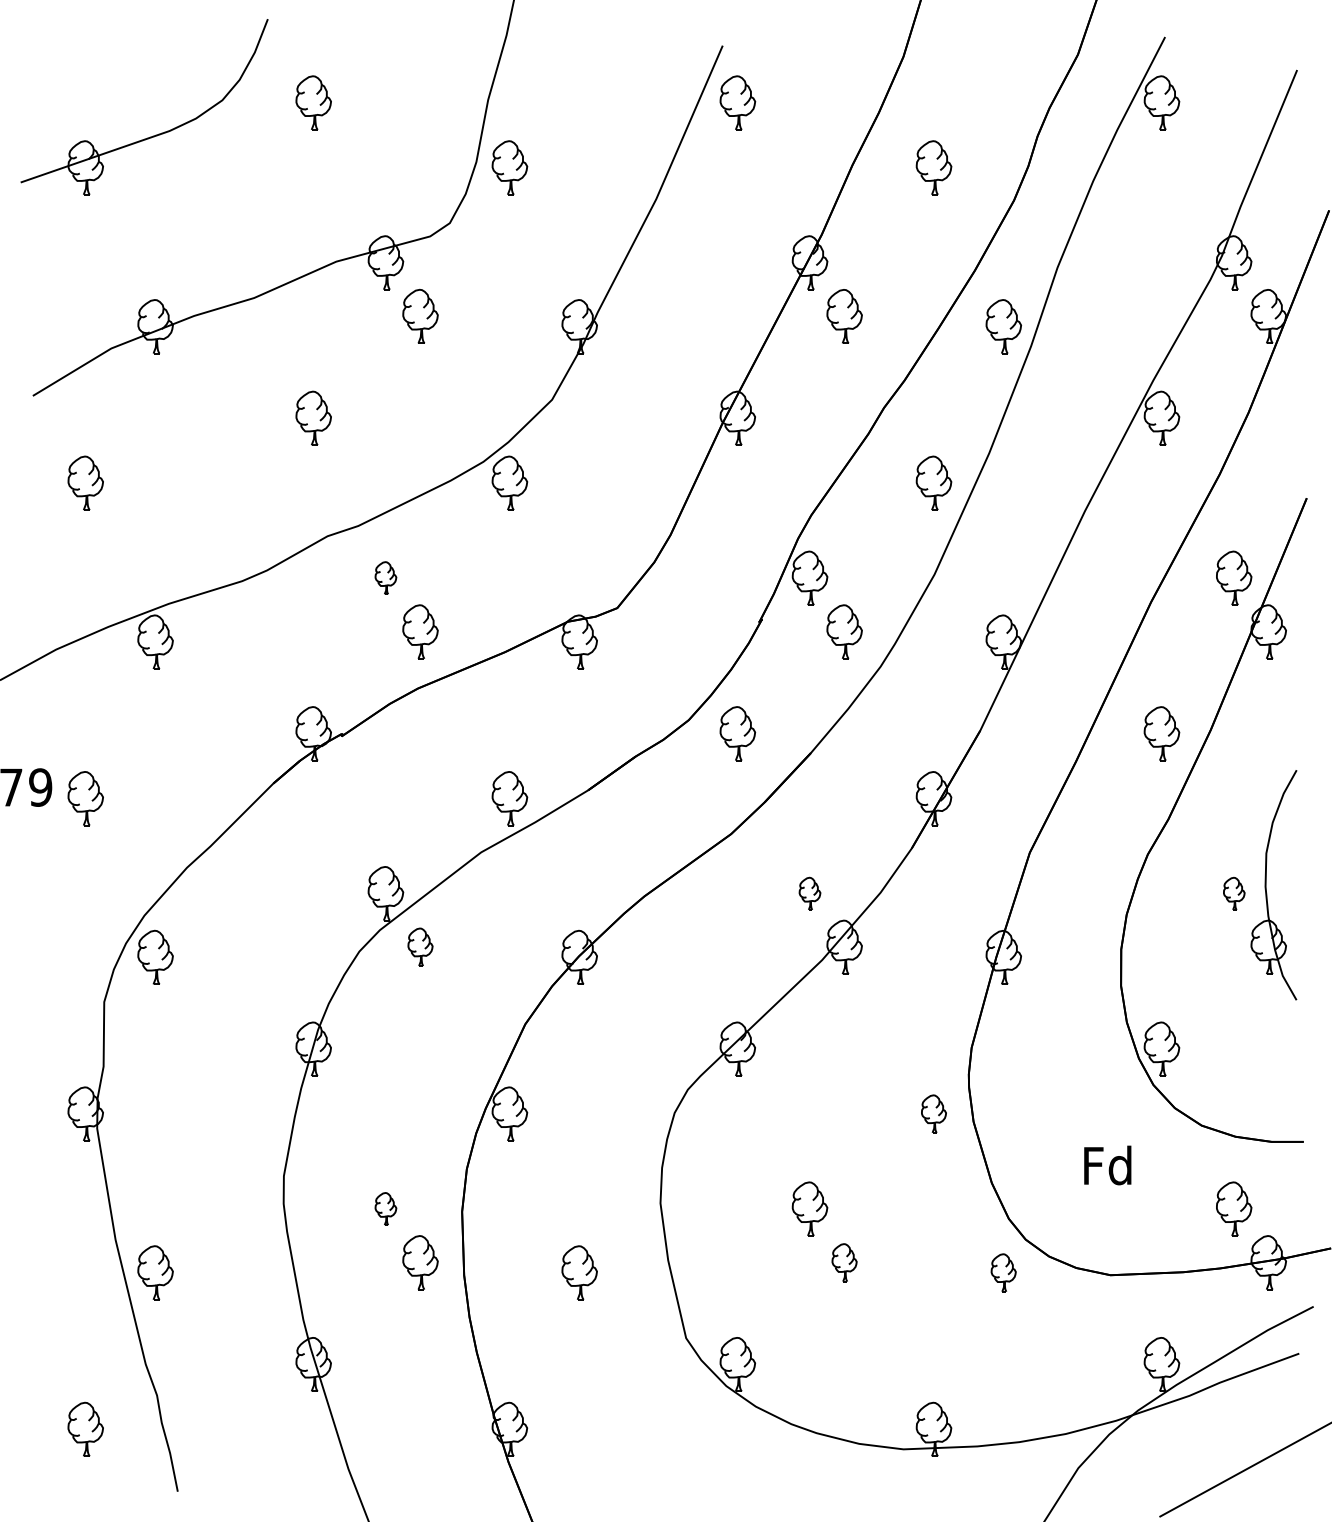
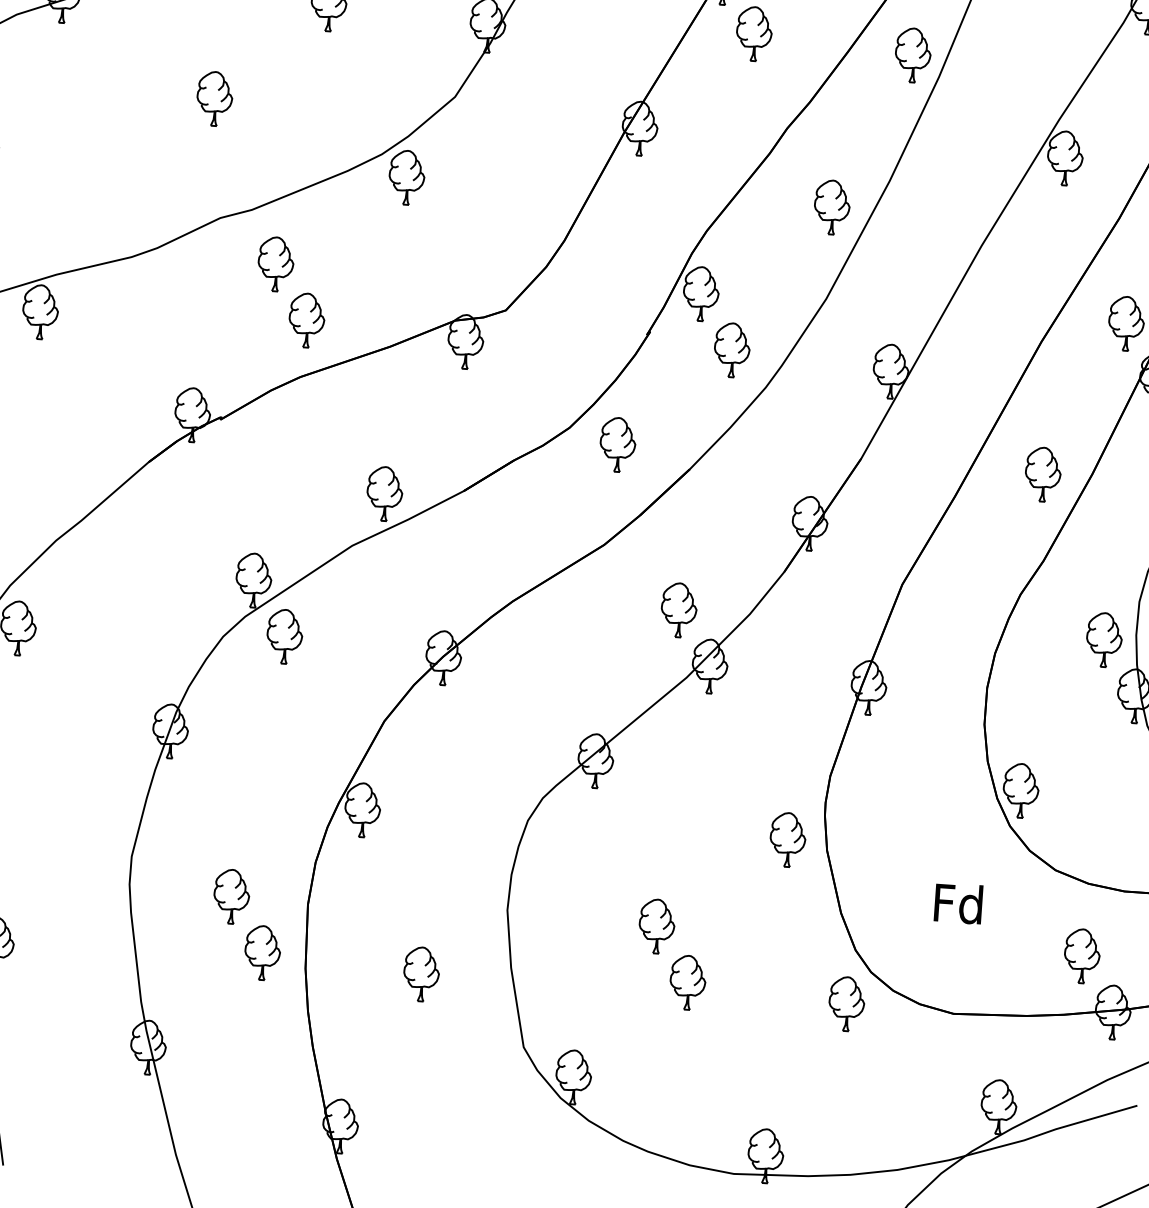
part: (385, 577) -> (275, 263), size x1.67
part: (809, 893) -> (678, 610), size x1.67
part: (1234, 893) -> (1104, 639), size x1.67
part: (420, 946) -> (284, 635), size x1.43
part: (933, 1113) -> (787, 839), size x1.43
part: (385, 1208) -> (231, 896), size x1.67
part: (844, 1262) -> (687, 982), size x1.43
part: (1003, 1272) -> (846, 1003), size x1.43

